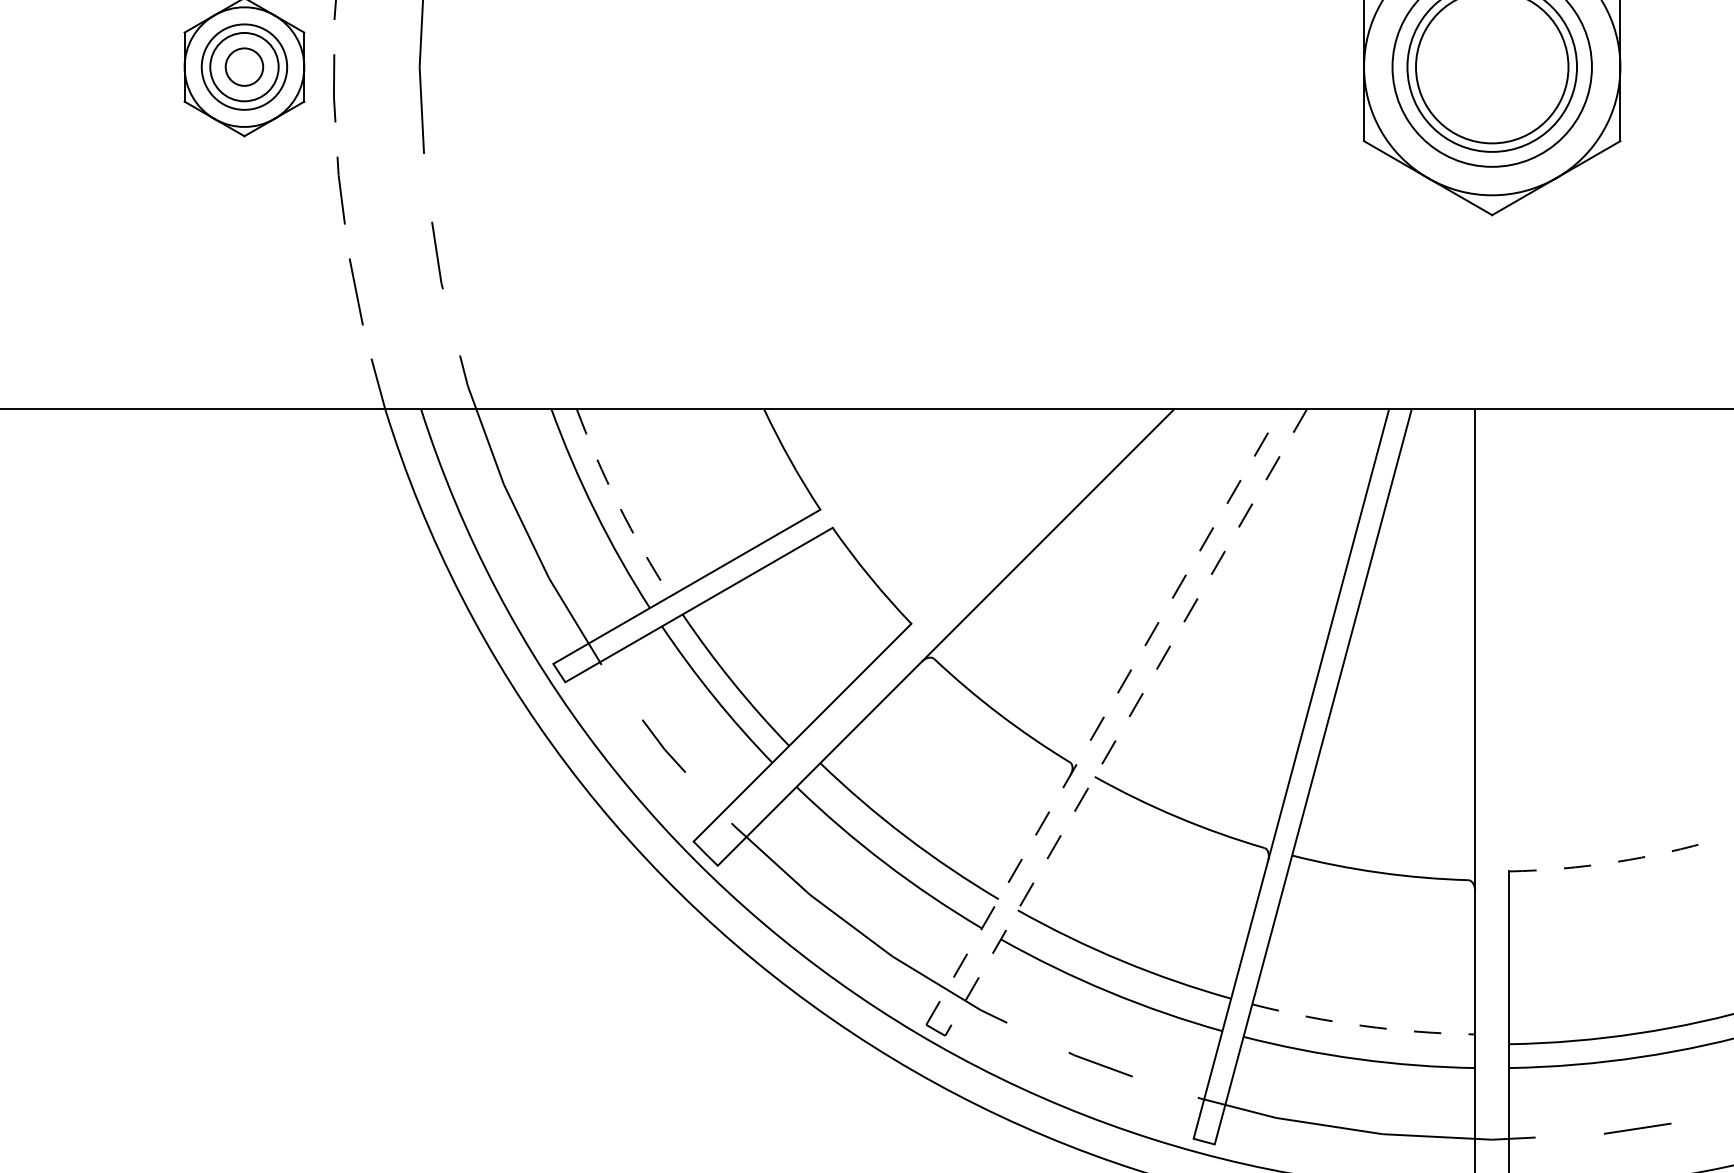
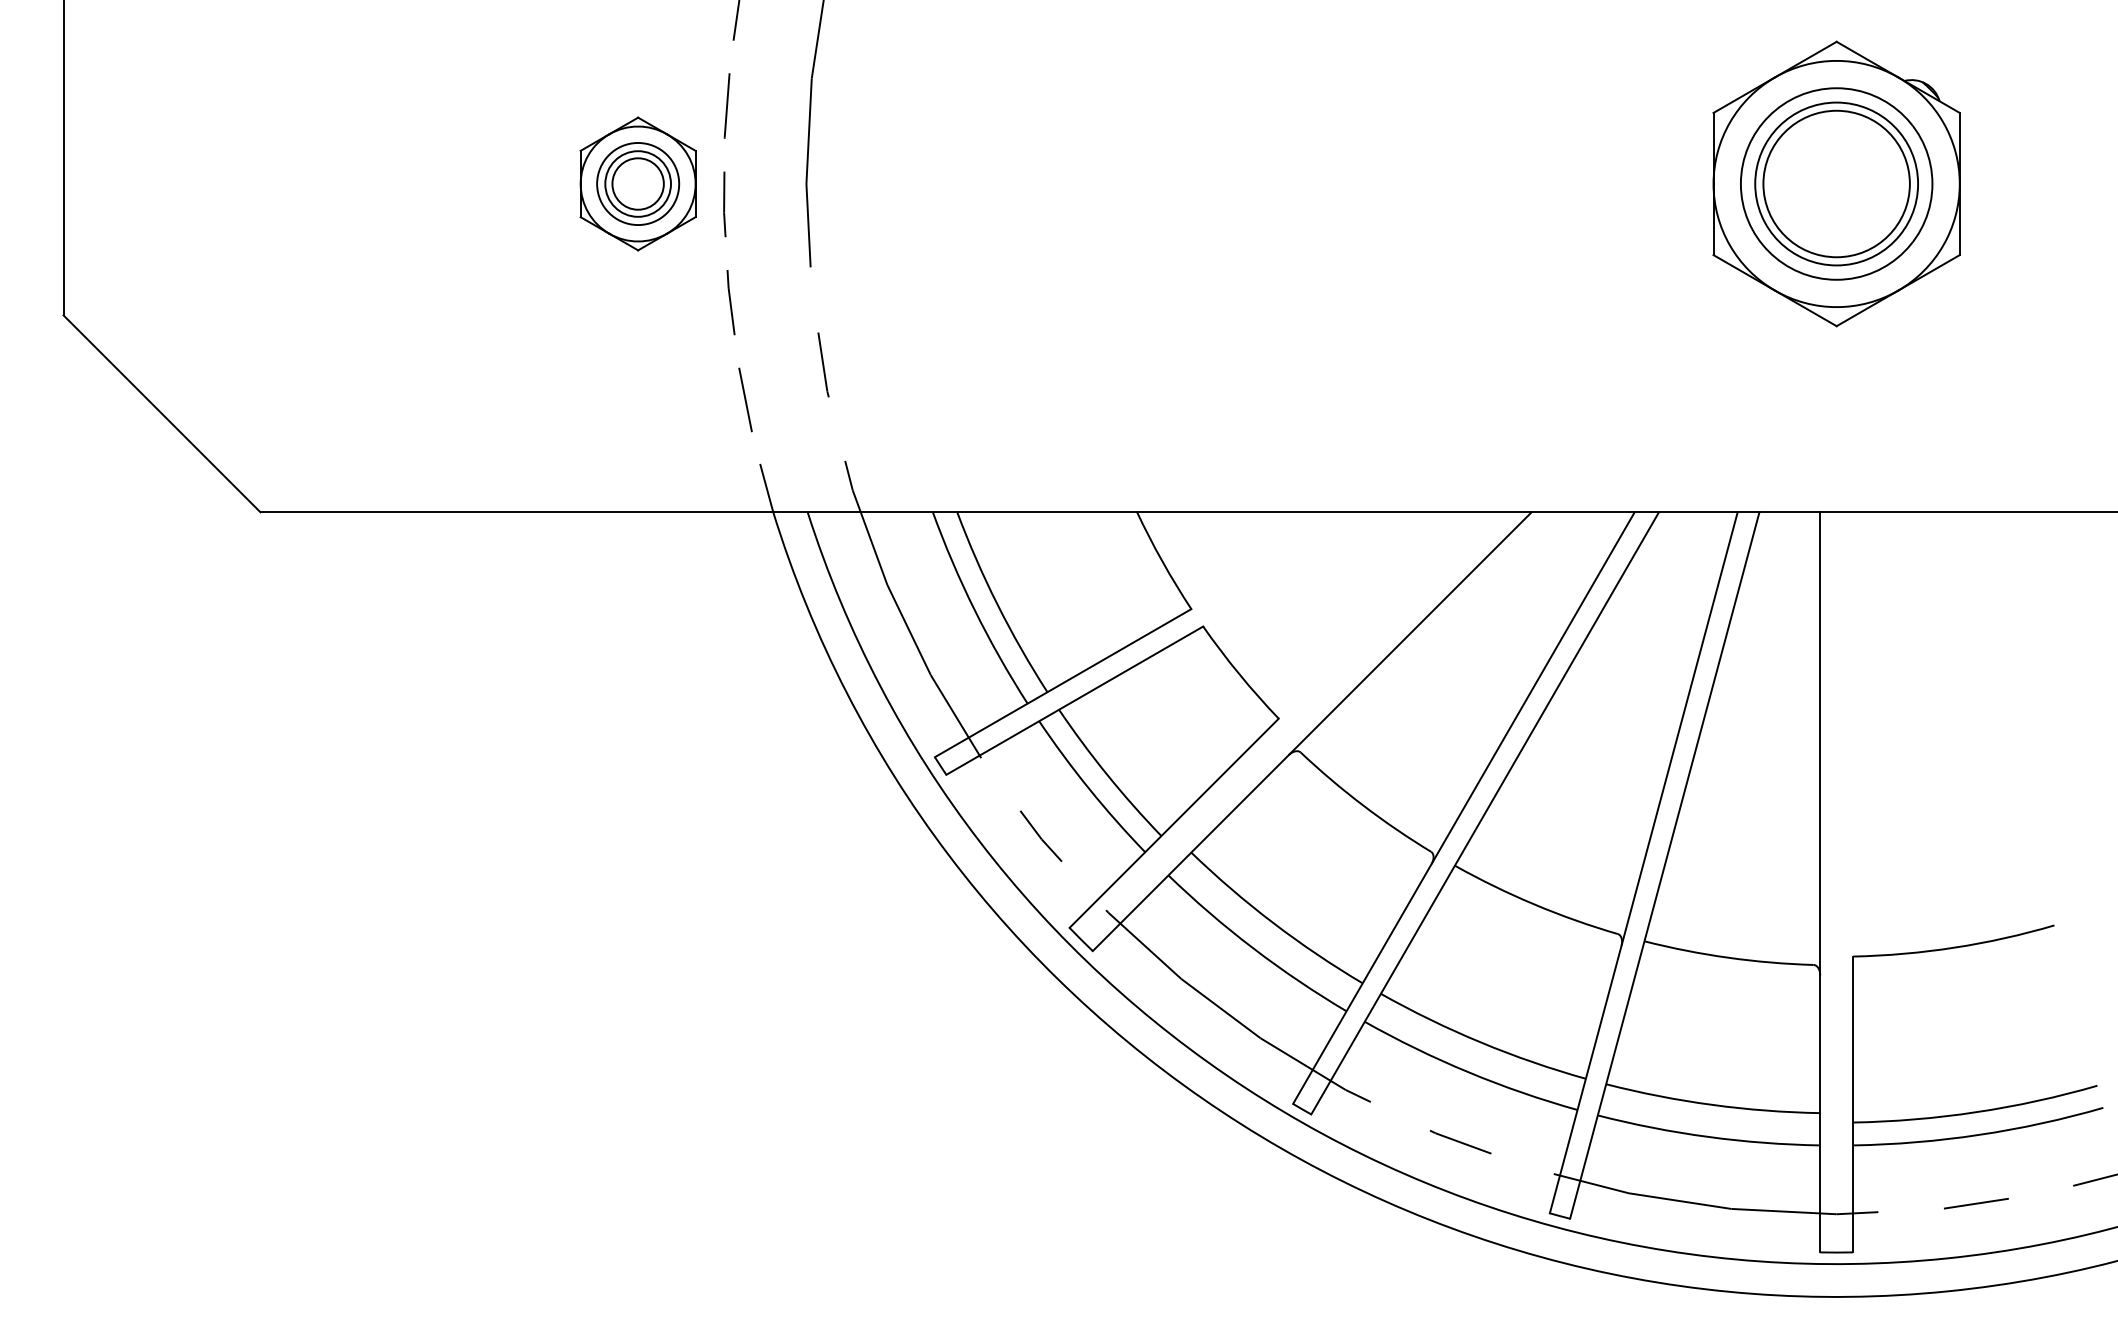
circle: (243, 66) -> (637, 183), size x1.43
arc: (618, 504) -> (997, 604), dashed -> solid
line: (1103, 717) -> (1463, 808), dashed -> solid
line: (1126, 722) -> (1485, 813), dashed -> solid
arc: (1614, 862) -> (1954, 947), dashed -> solid
arc: (1362, 1025) -> (1712, 1104), dashed -> solid

